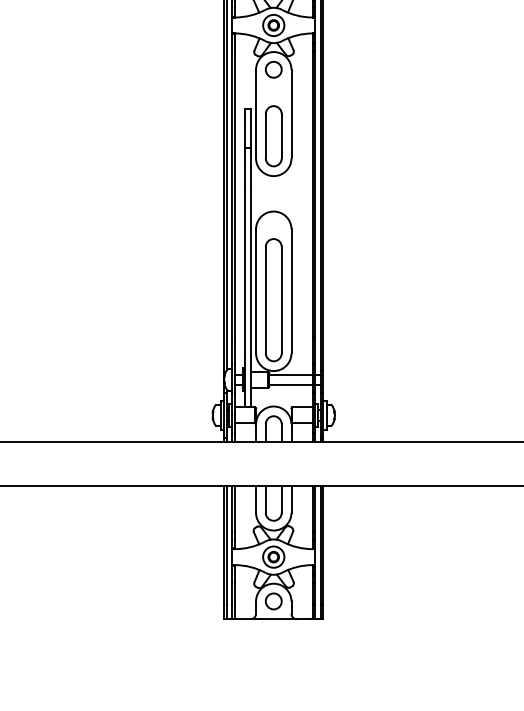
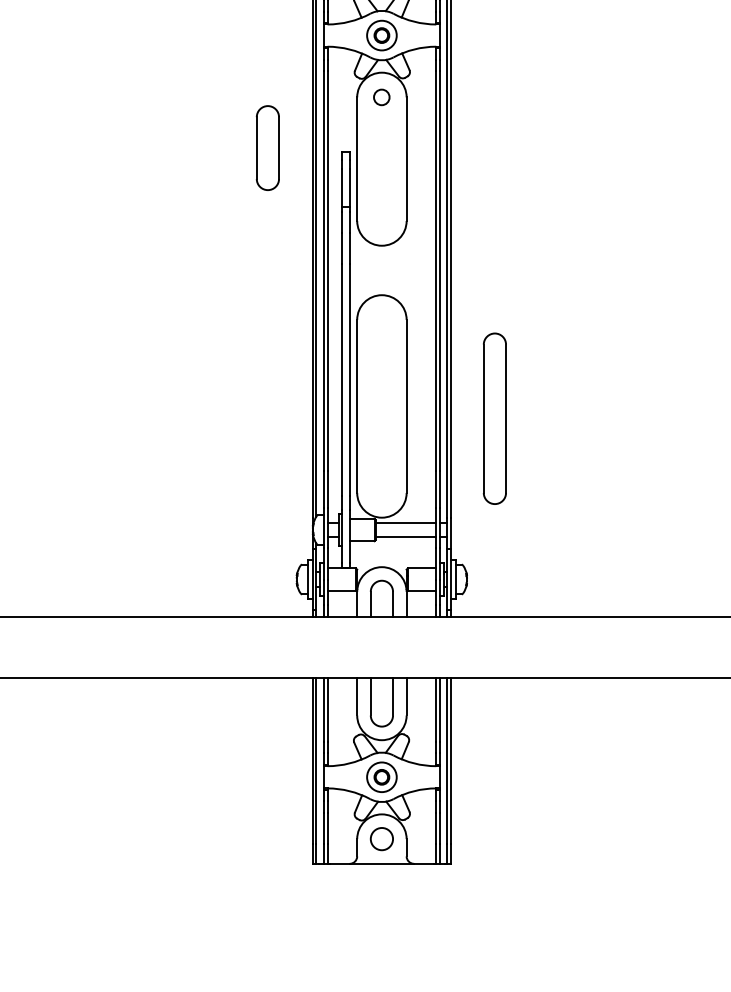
circle: (273, 69) -> (381, 97), size x0.7
part: (273, 135) -> (267, 147), moved
part: (273, 299) -> (494, 418), moved

